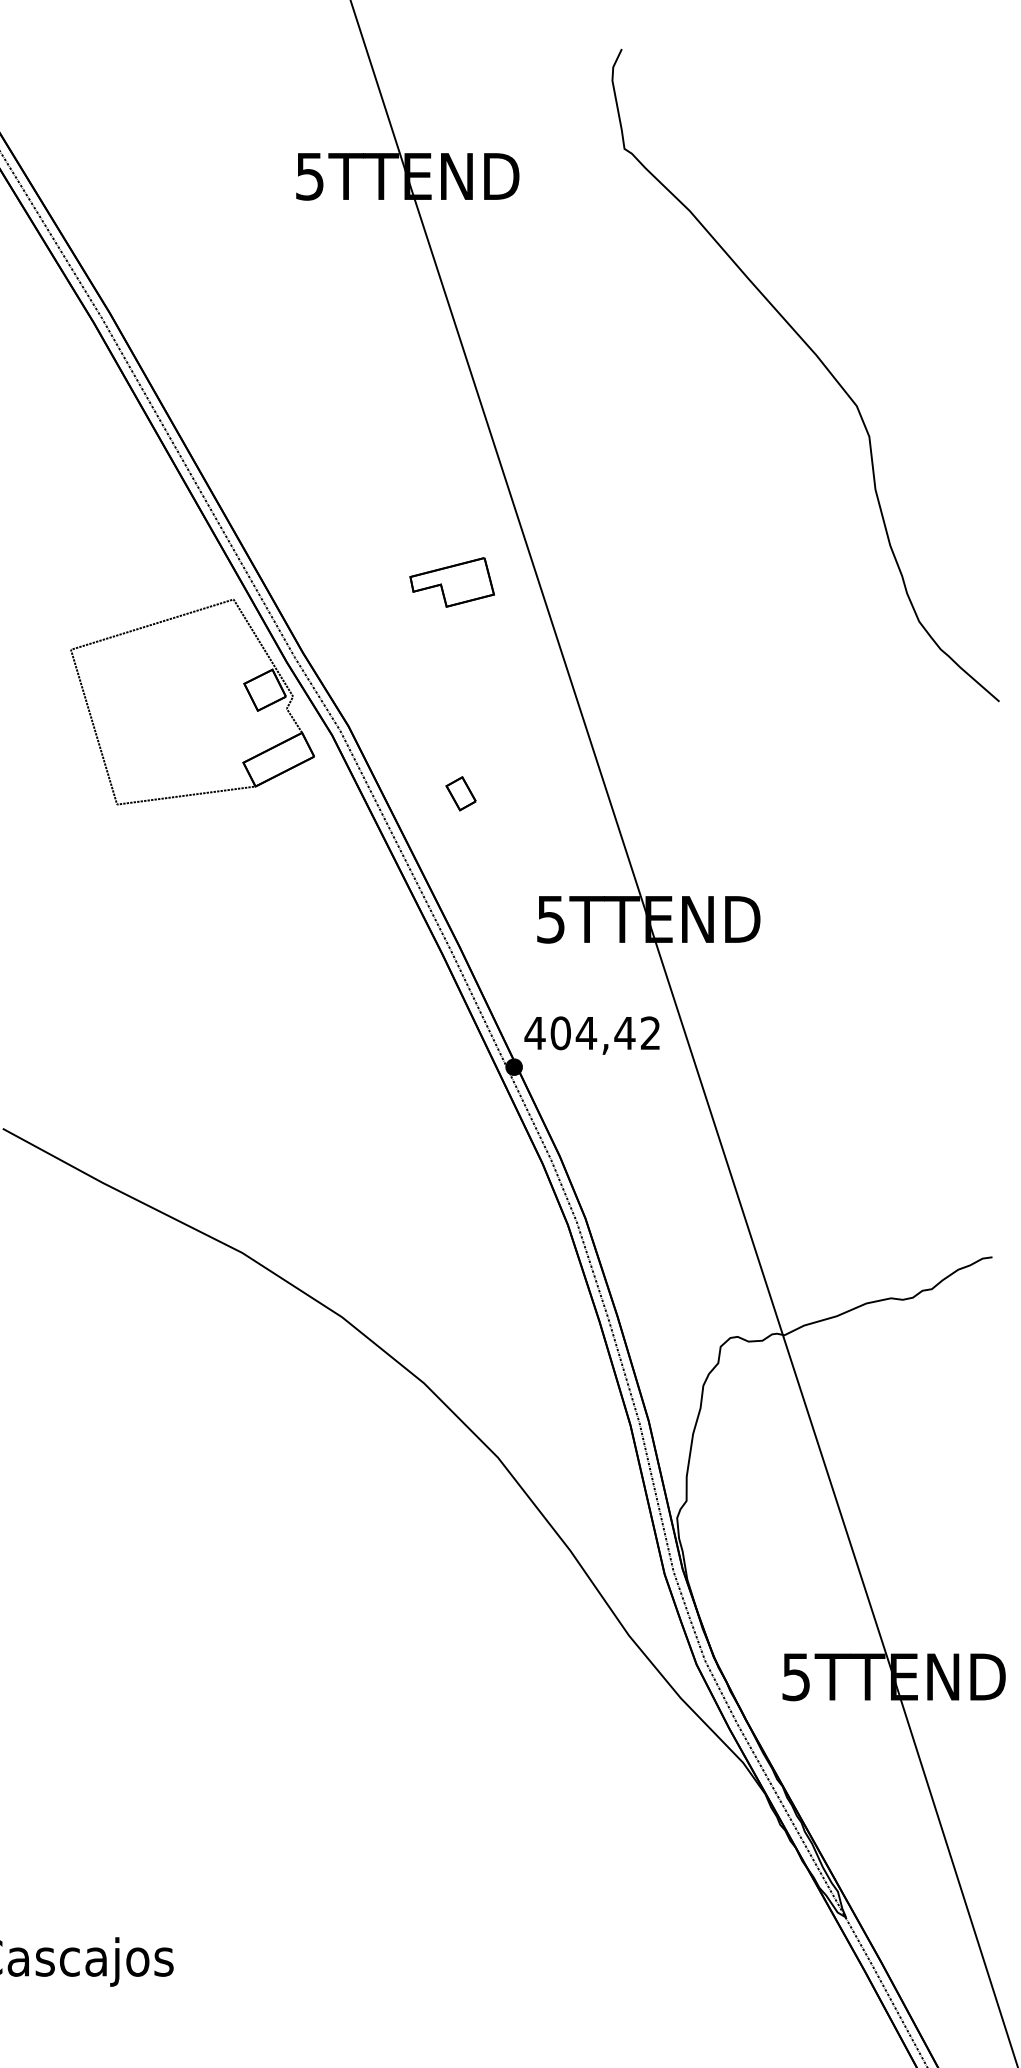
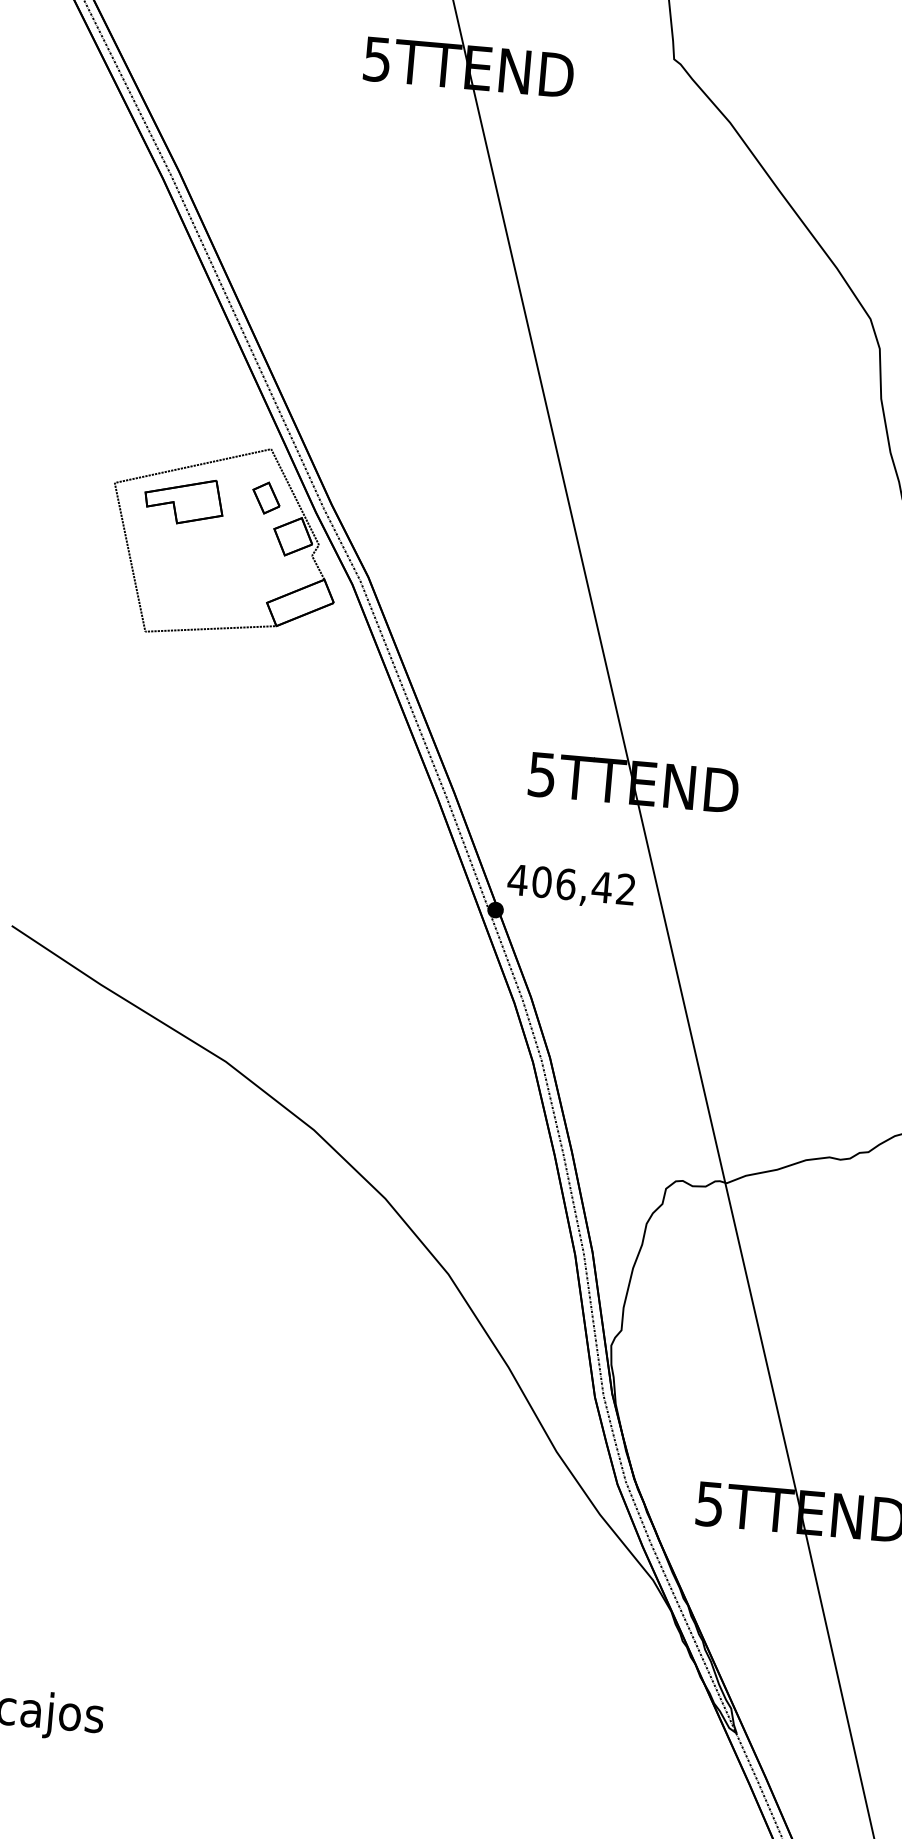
part: (451, 582) -> (183, 500), moved
part: (460, 793) -> (265, 497), moved
text: (586, 1033) -> (566, 884), 404,42 -> 406,42

